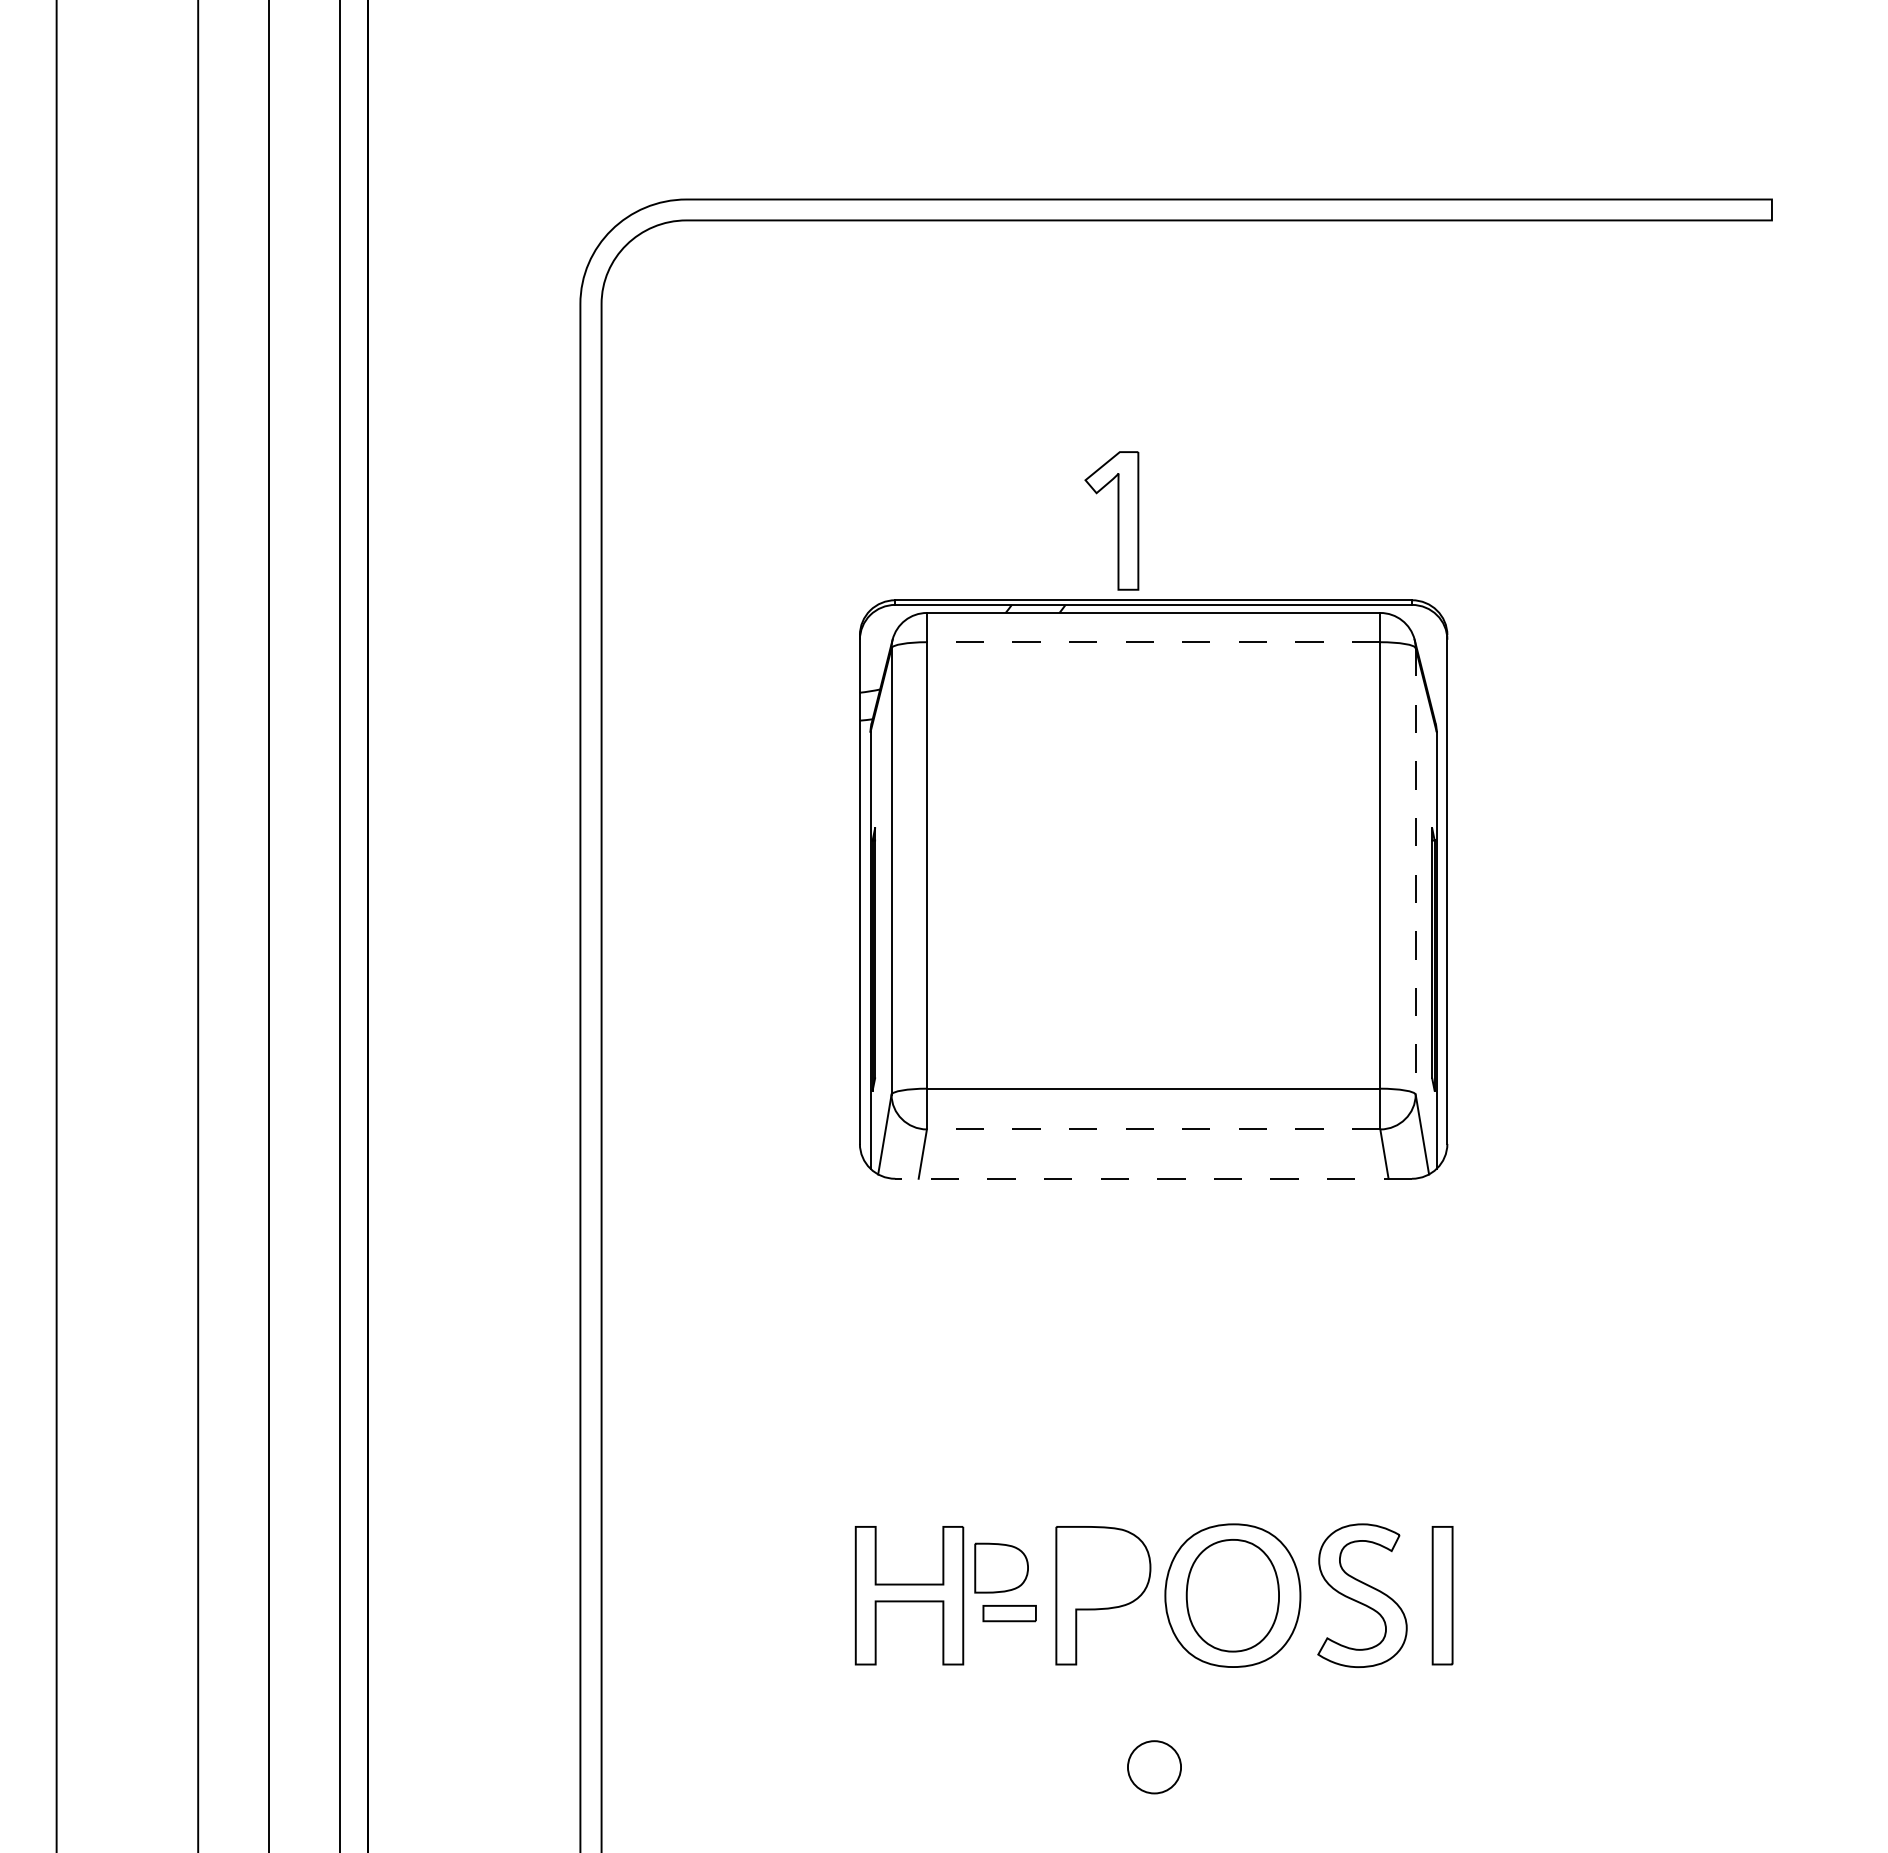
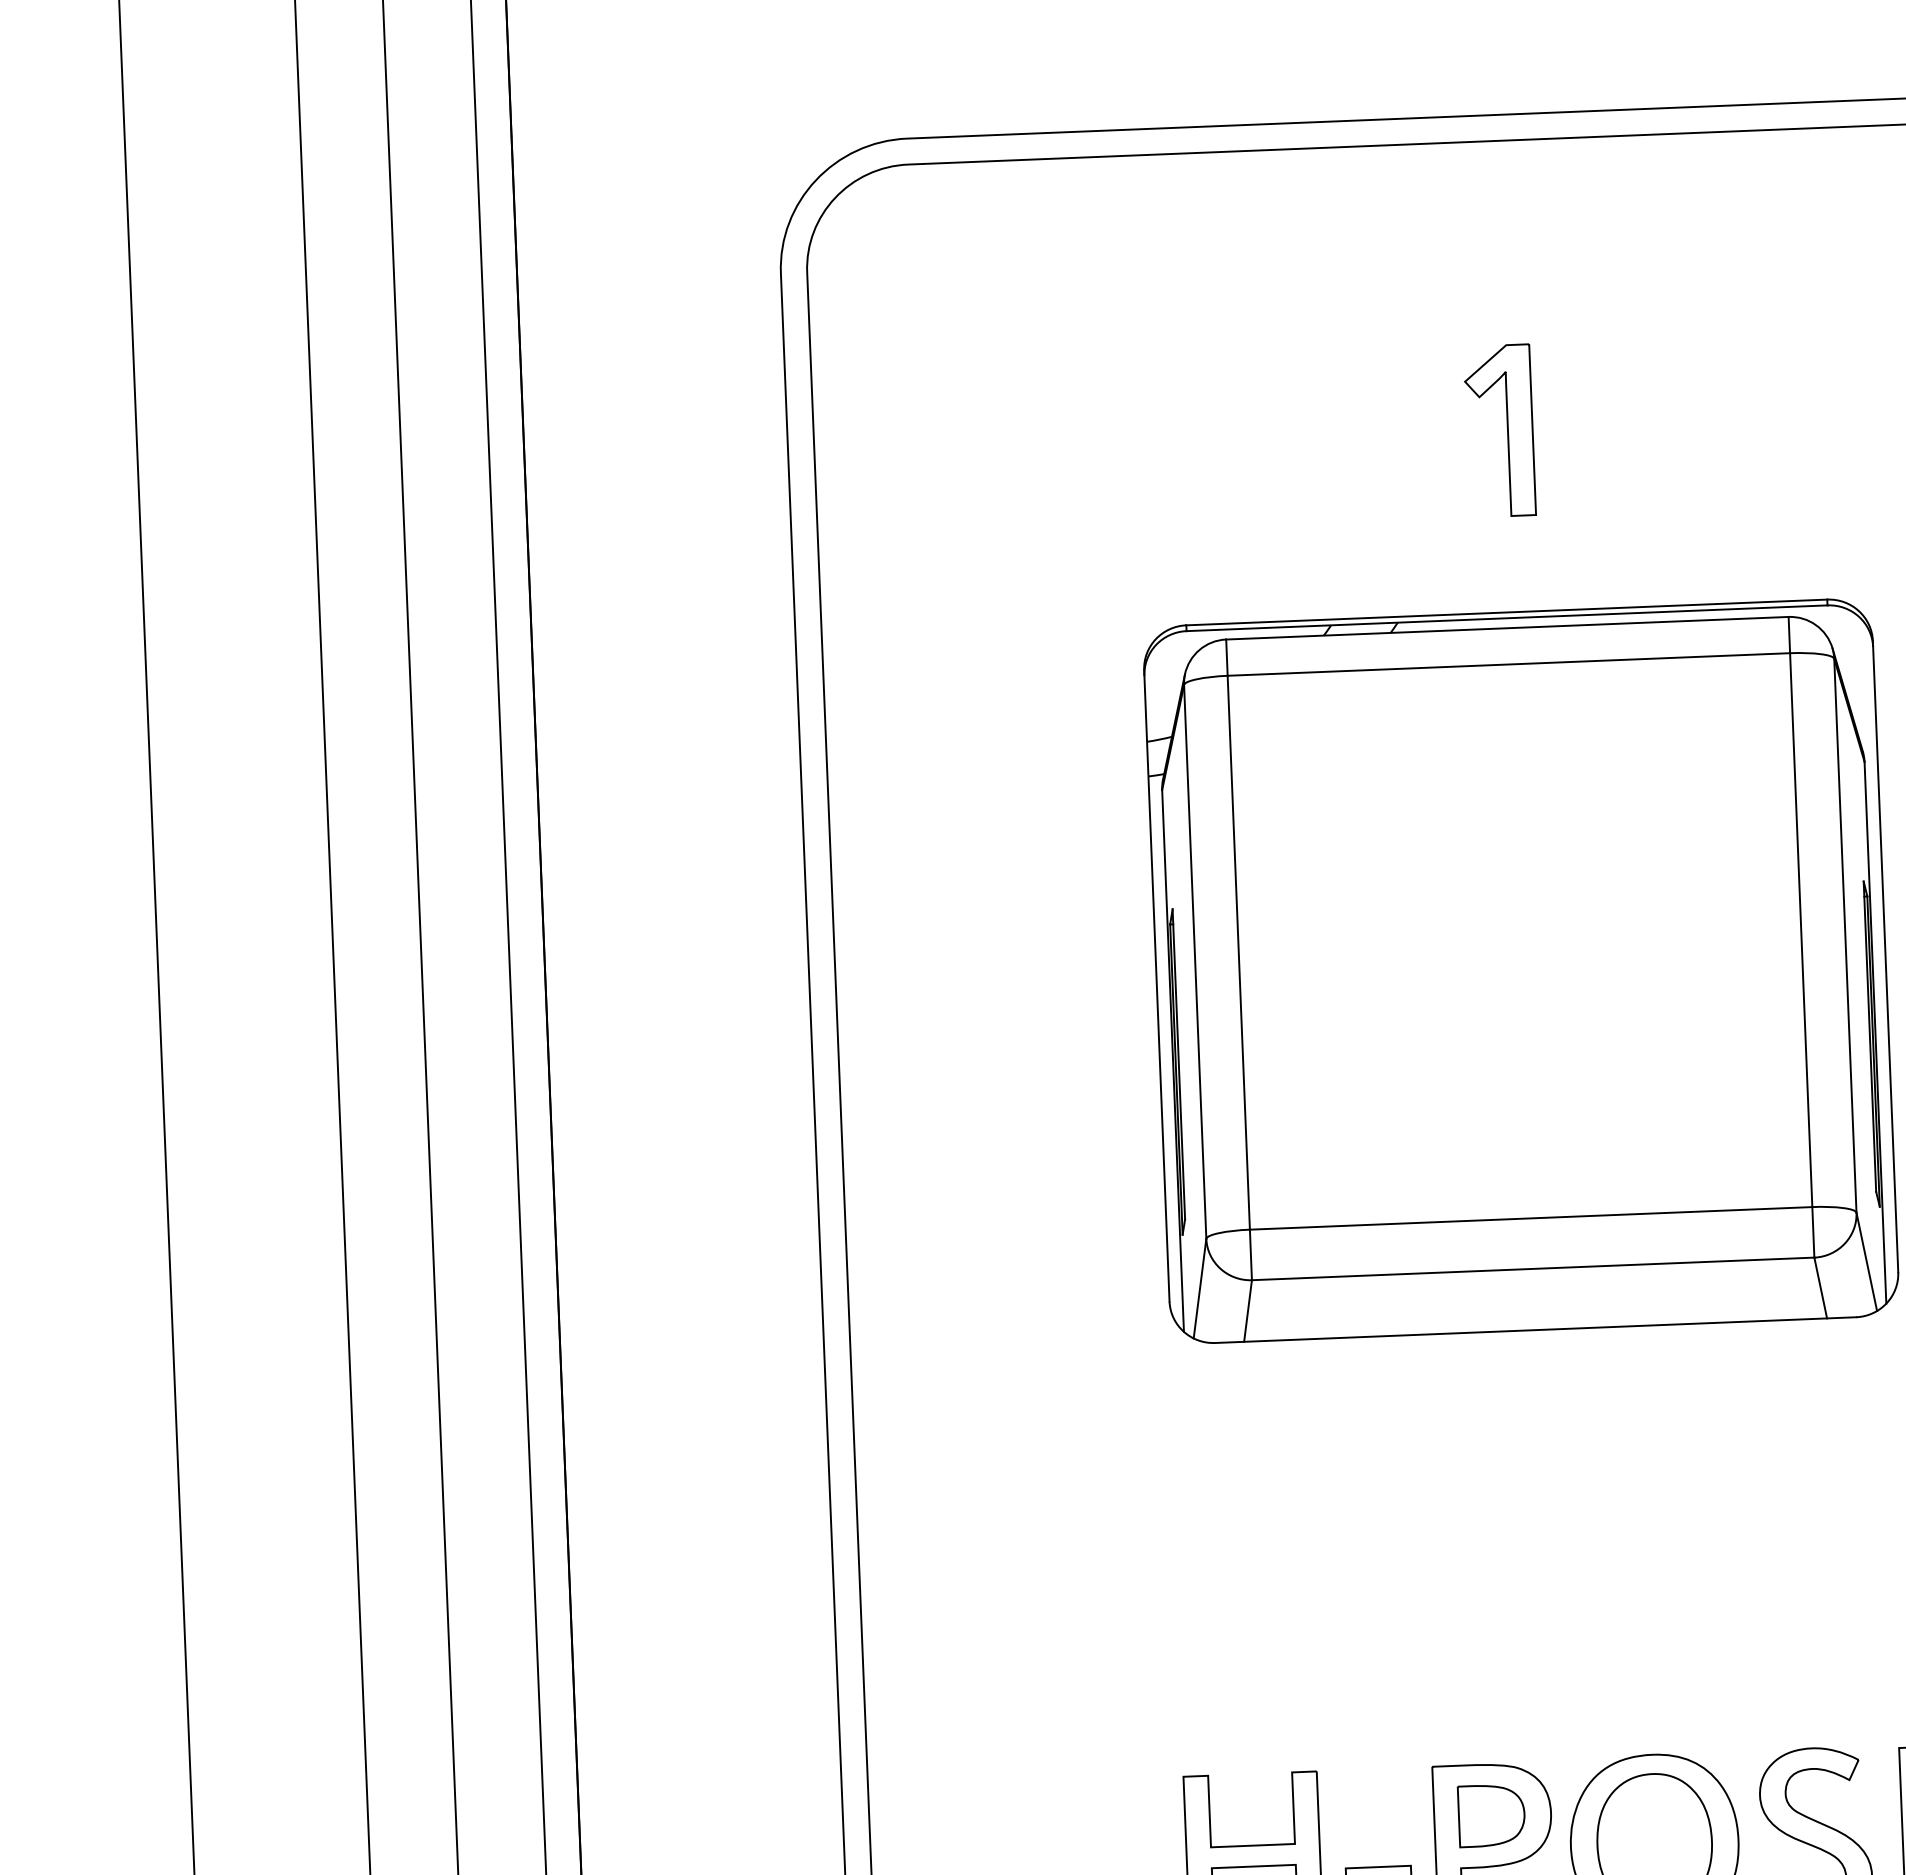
part: (1111, 520) -> (1499, 430), moved
line: (1153, 642) -> (1508, 664), dashed -> solid
line: (1415, 871) -> (1845, 935), dashed -> solid
line: (1153, 1129) -> (1532, 1269), dashed -> solid
line: (1153, 1178) -> (1535, 1329), dashed -> solid
part: (1001, 1567) -> (1491, 1814), moved

